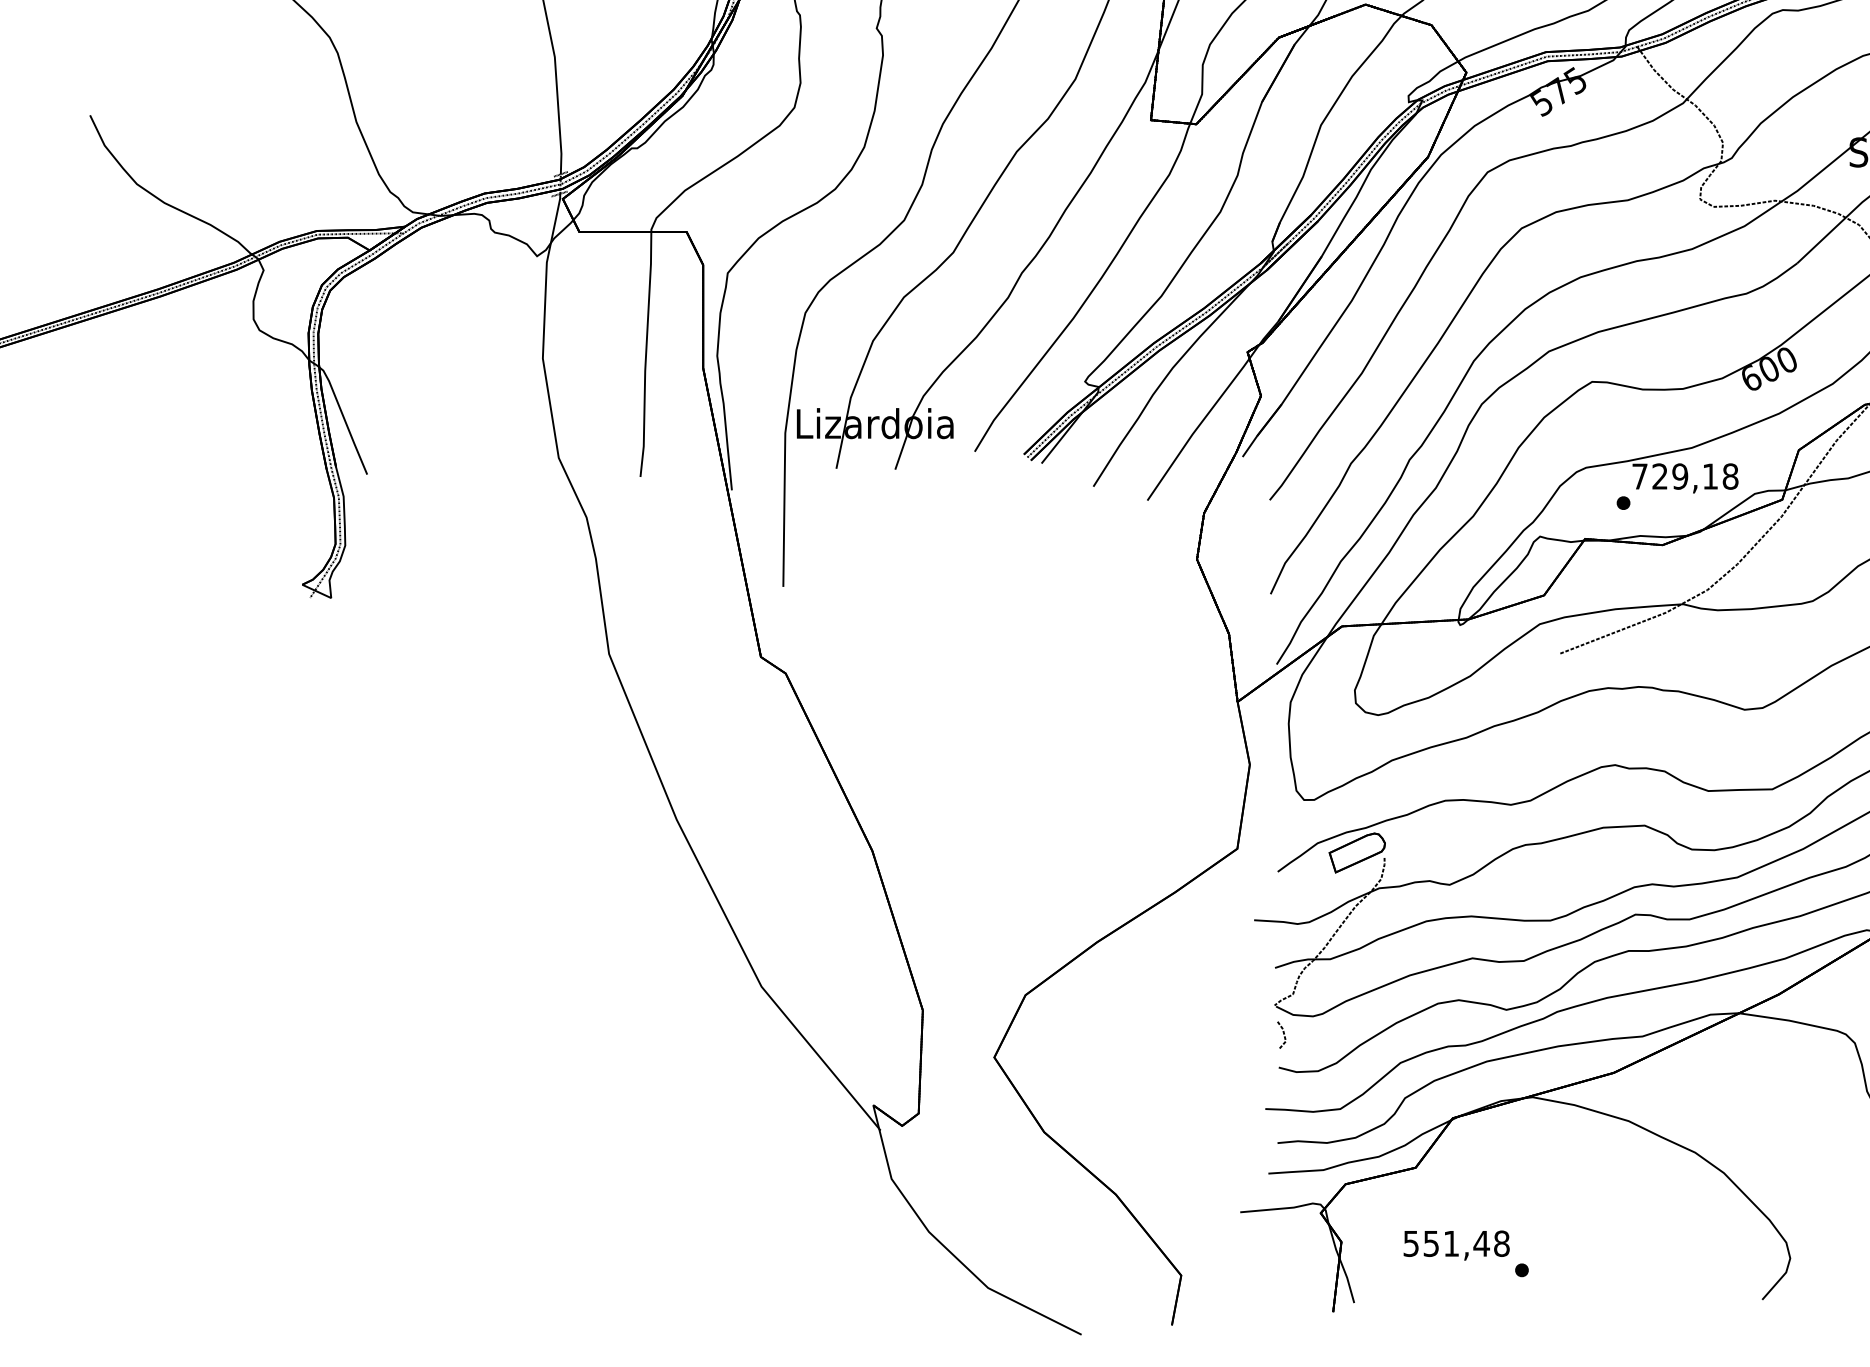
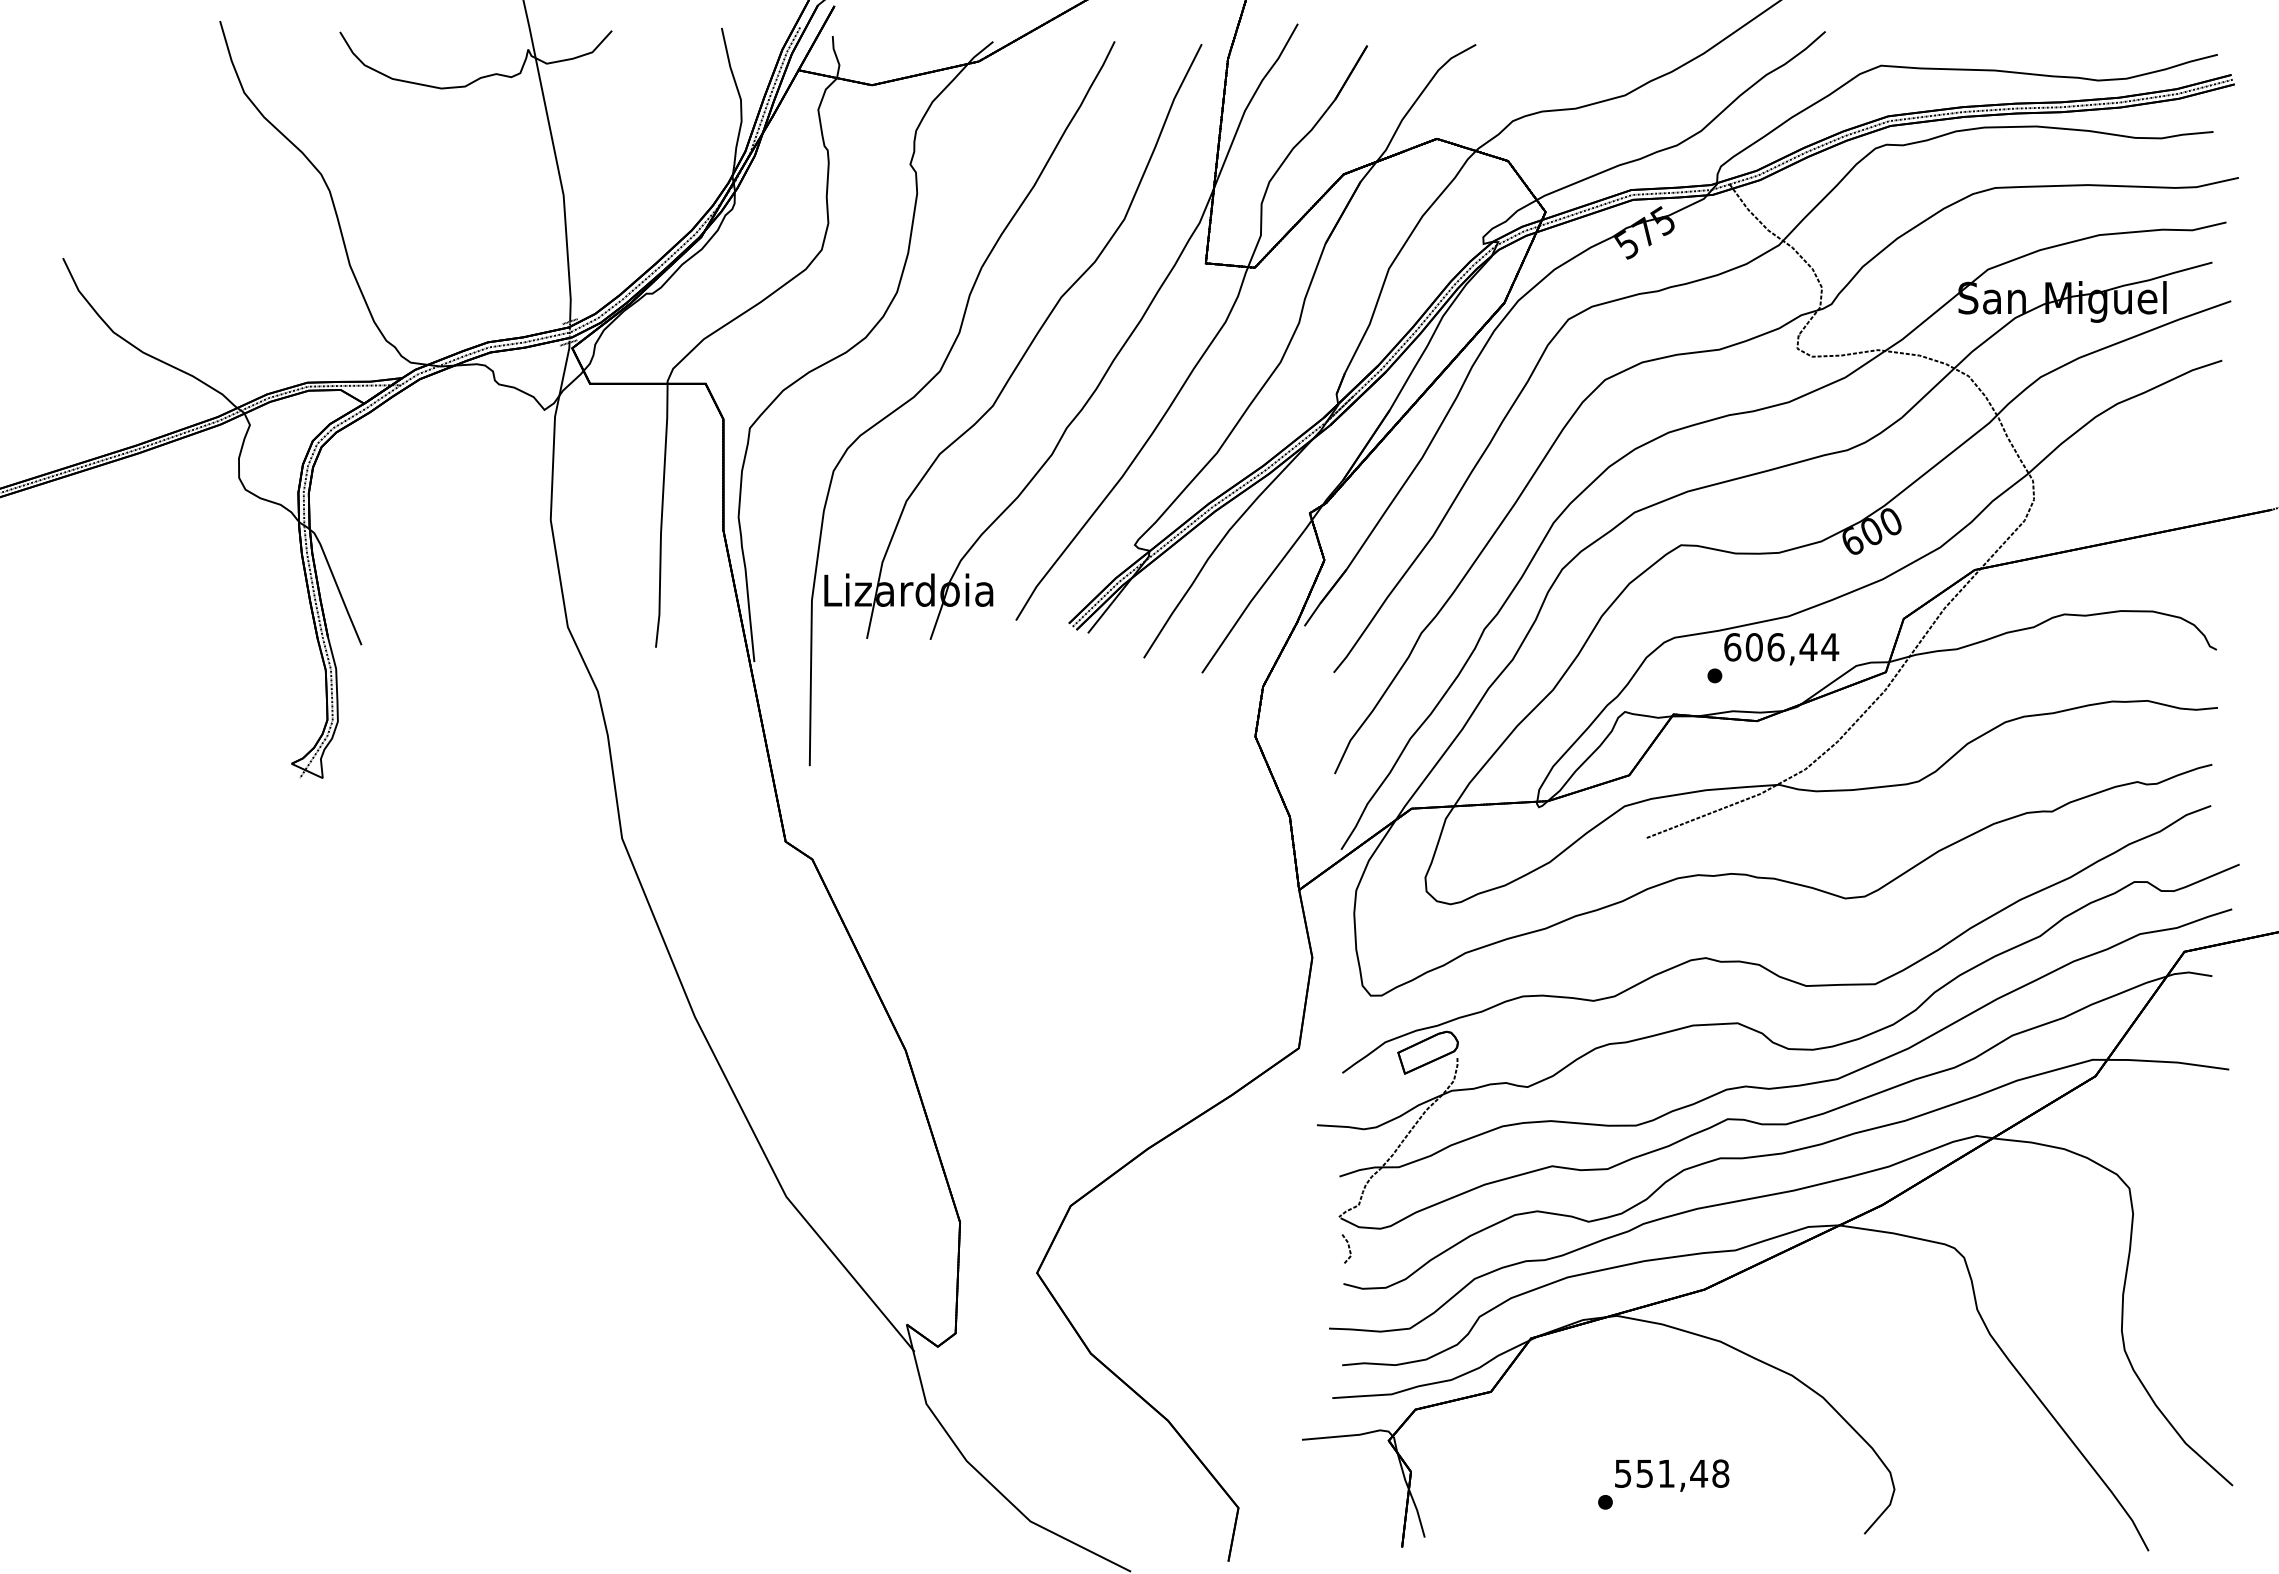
text: (1685, 476) -> (1781, 647), 729,18 -> 606,44
text: (1457, 1245) -> (1672, 1475), moved

